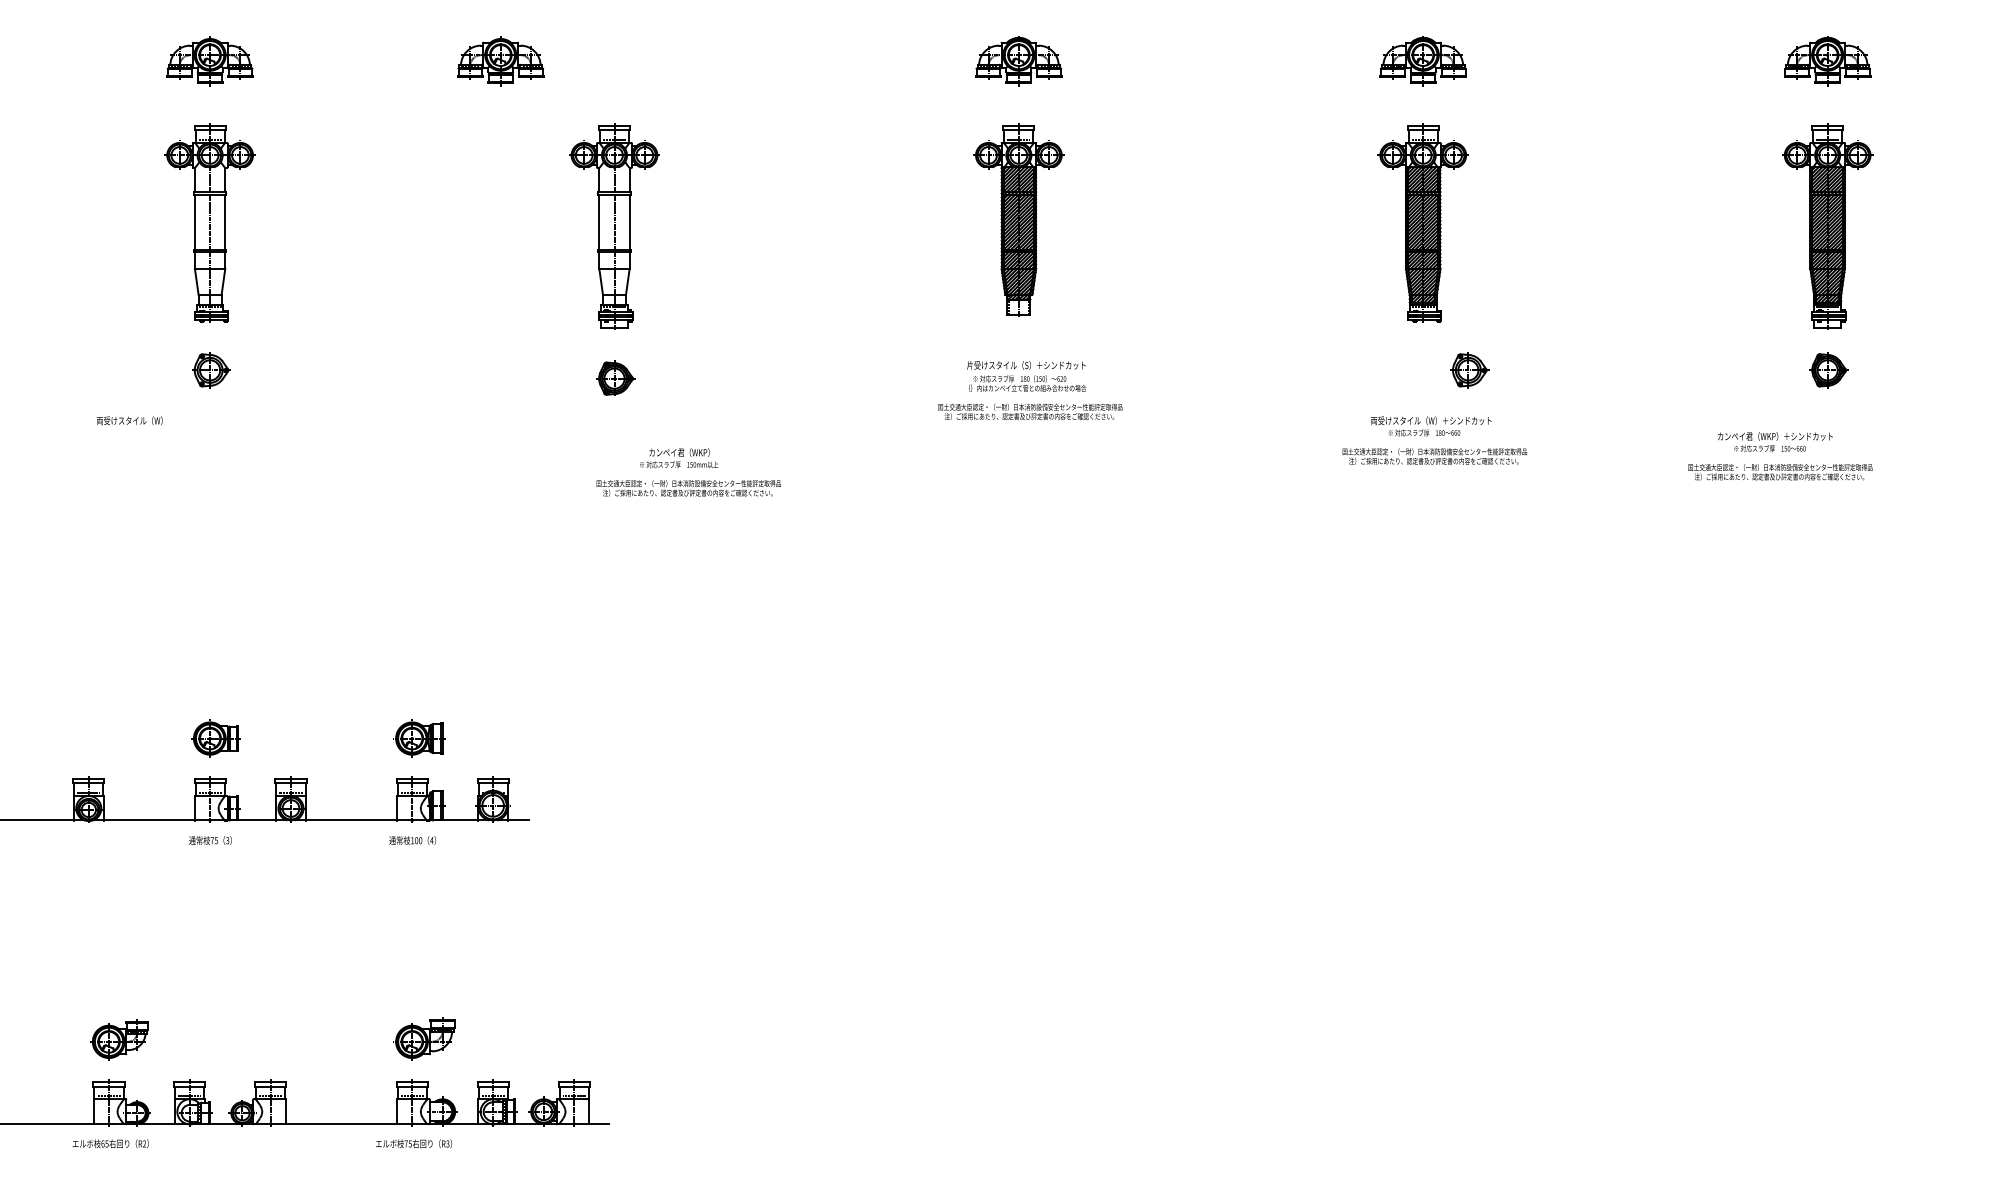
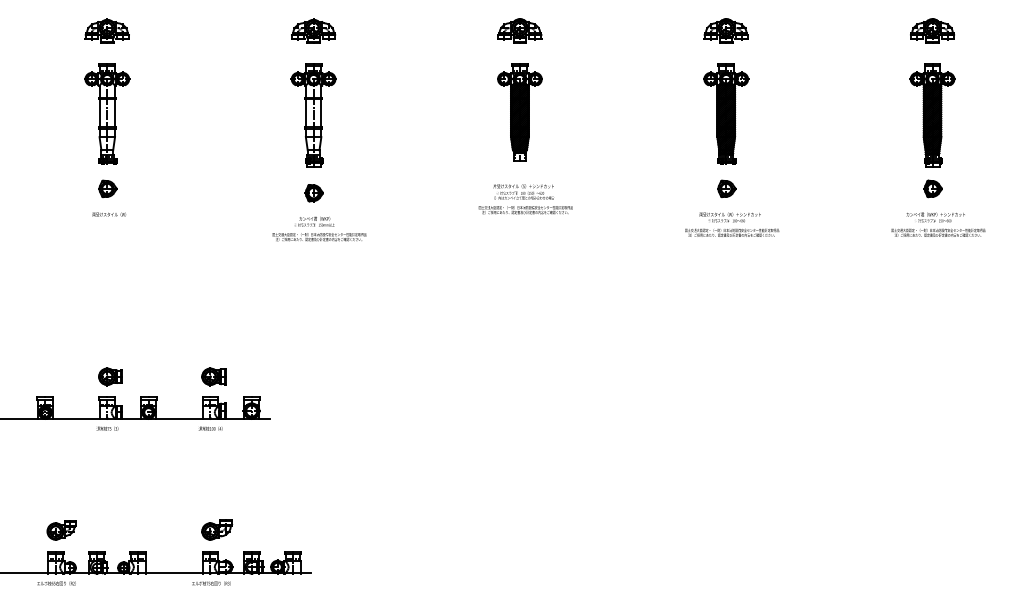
part: (500, 59) -> (313, 30), moved
part: (1468, 369) -> (726, 188), moved
text: (130, 420) -> (109, 214), moved
text: (1780, 455) -> (938, 224), moved
text: (688, 471) -> (319, 228), moved

